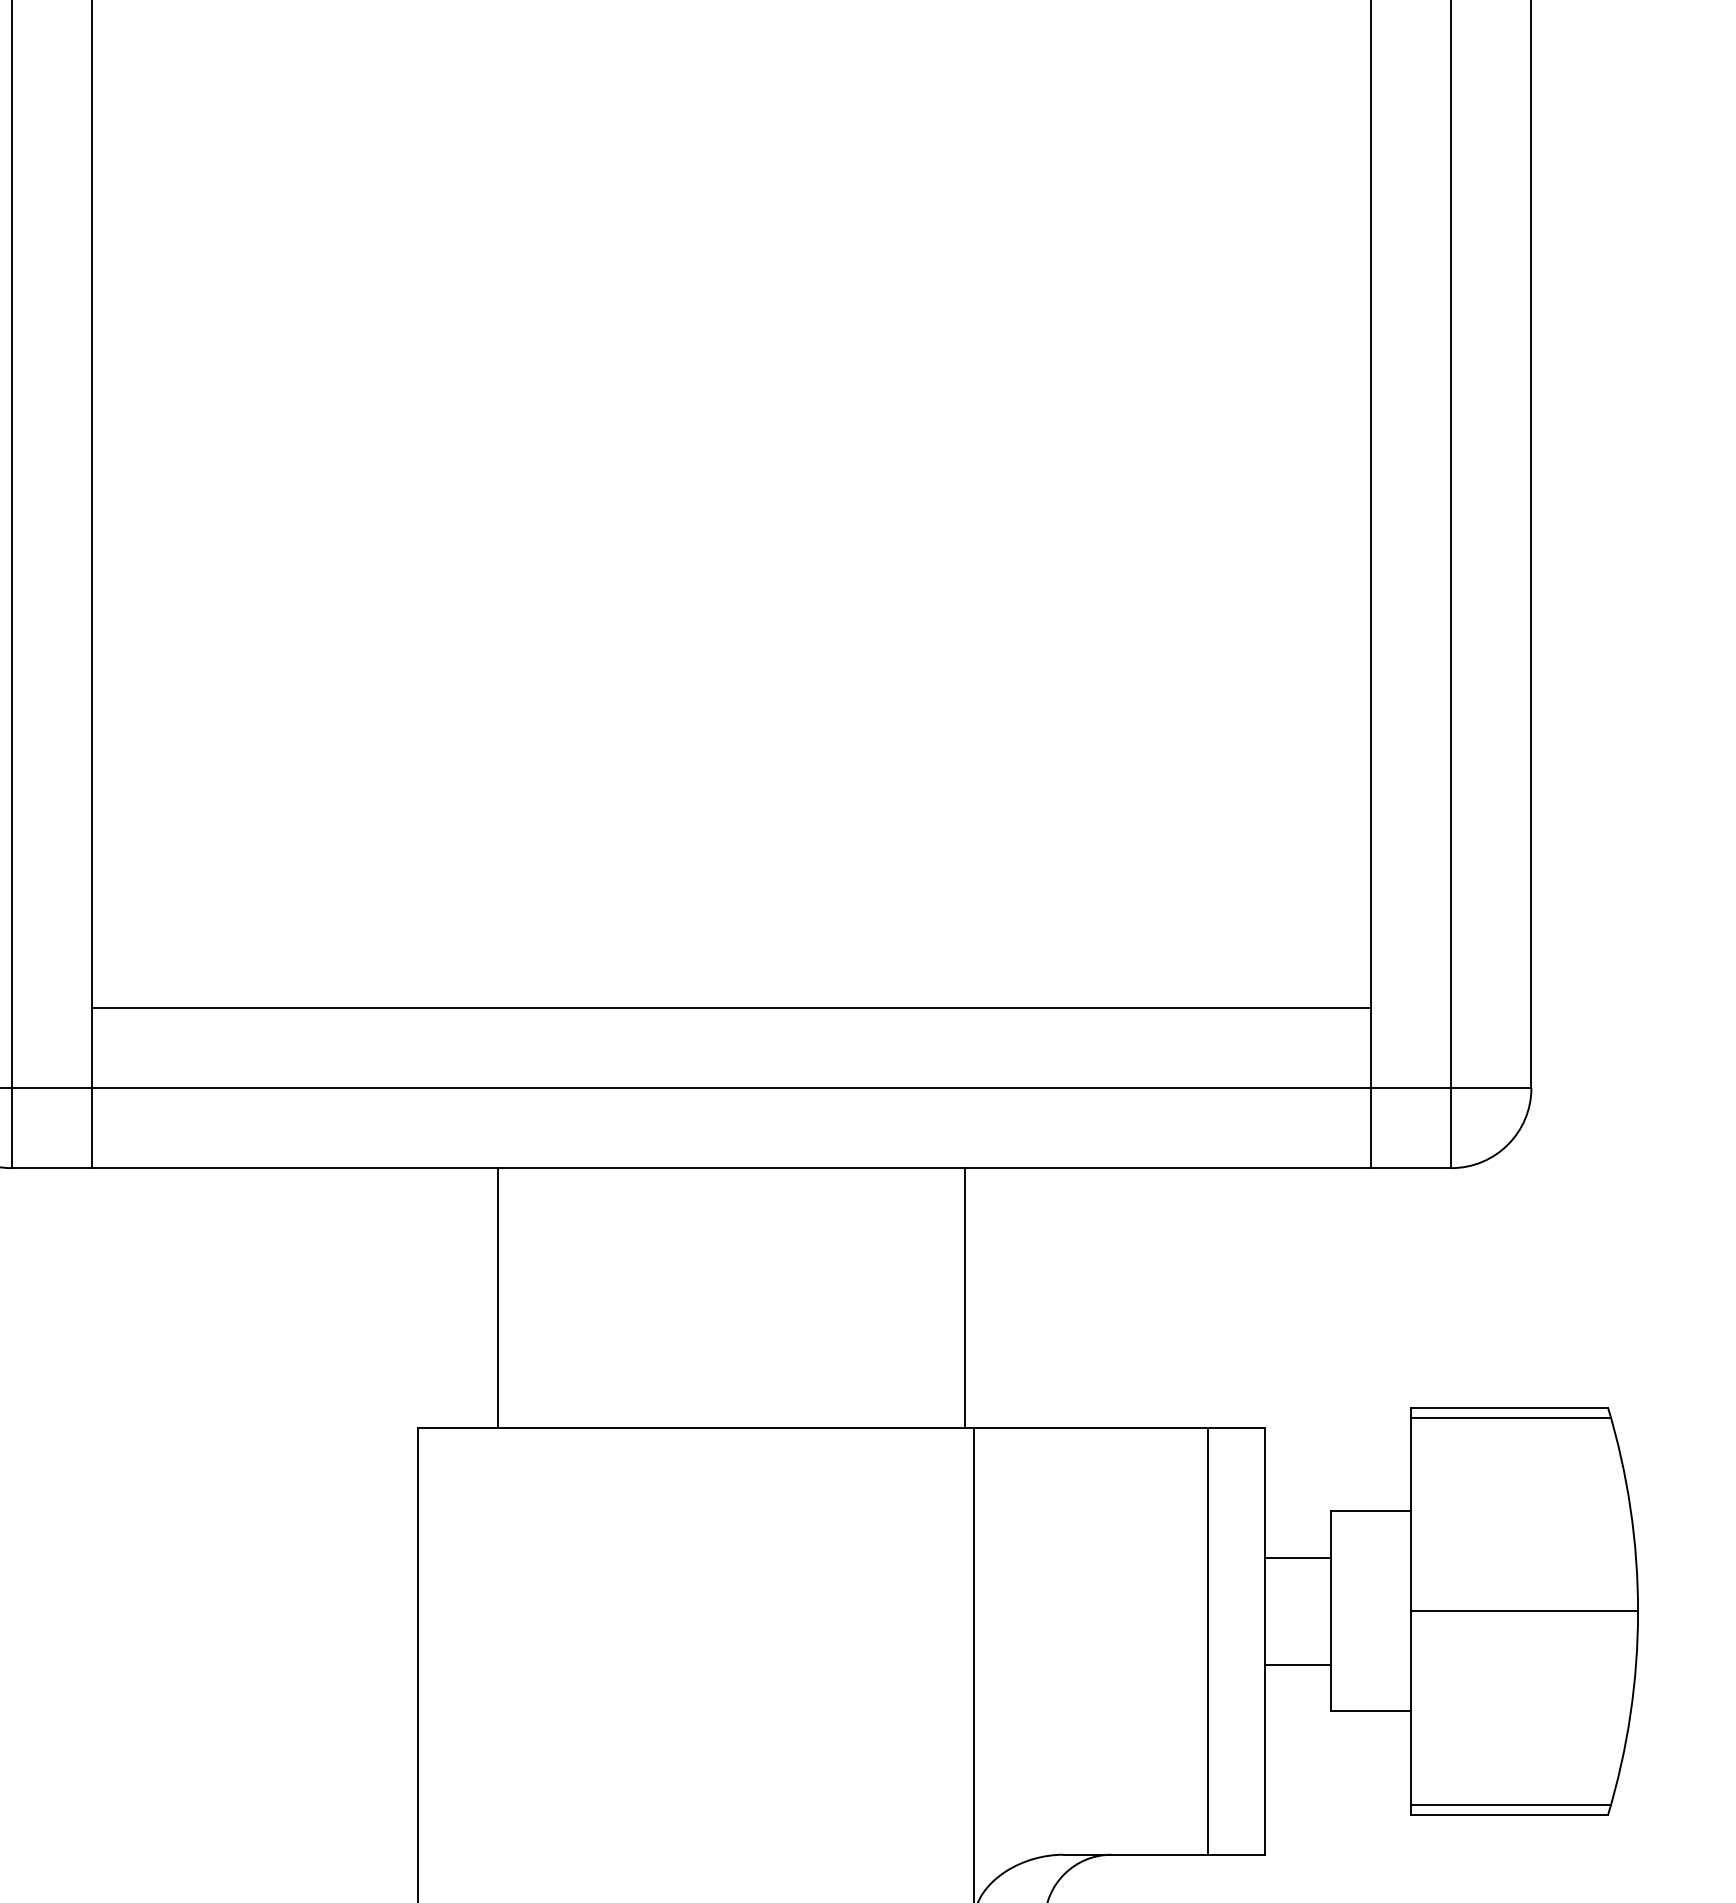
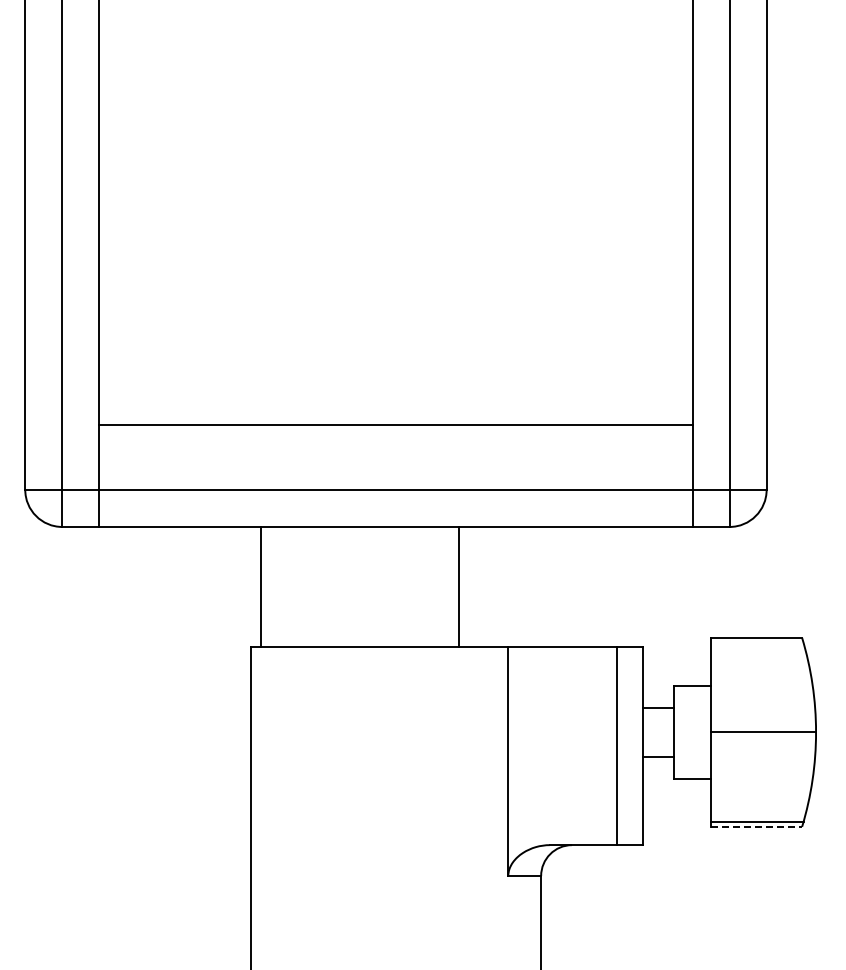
line: (730, 1007) -> (395, 424), moved
line: (497, 1296) -> (260, 586), moved
line: (965, 1296) -> (459, 586), moved
line: (1511, 1417) -> (757, 642), removed
line: (1509, 1814) -> (756, 826), solid -> dashed

